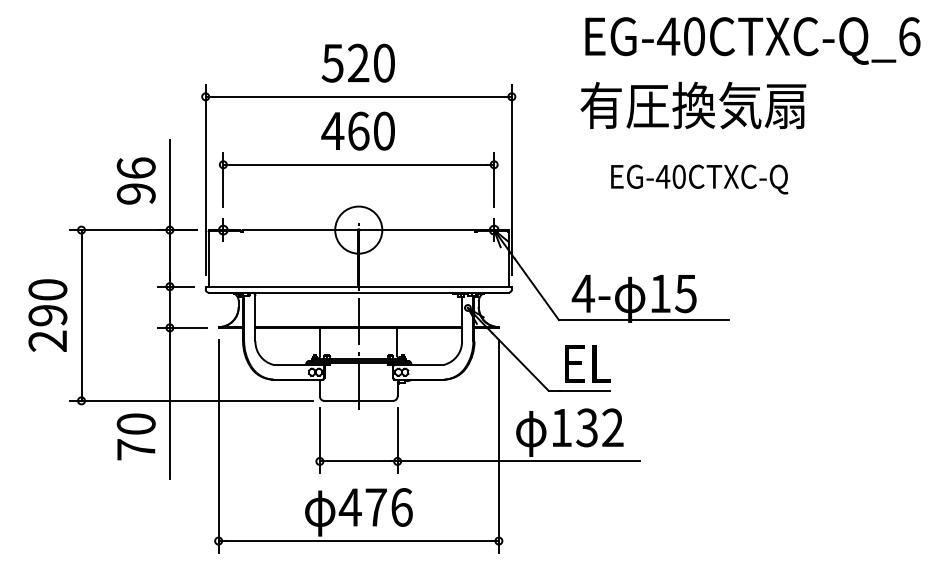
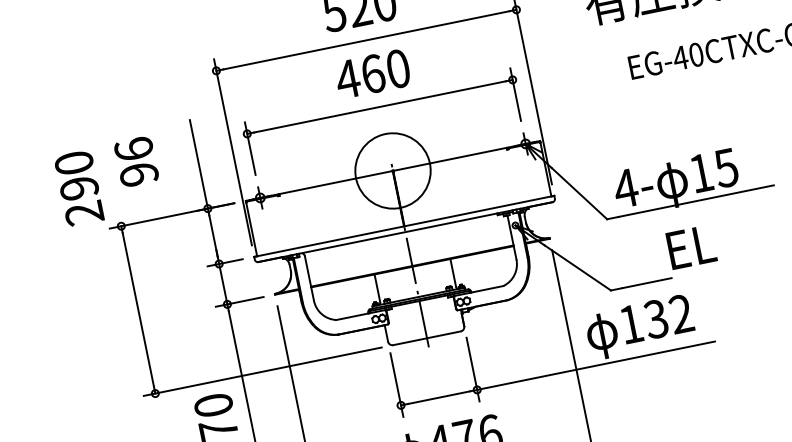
text: (135, 180) -> (135, 161), moved
circle: (358, 229) -> (392, 170), size x1.6
text: (47, 315) -> (78, 188), moved
text: (587, 363) -> (690, 246), moved

